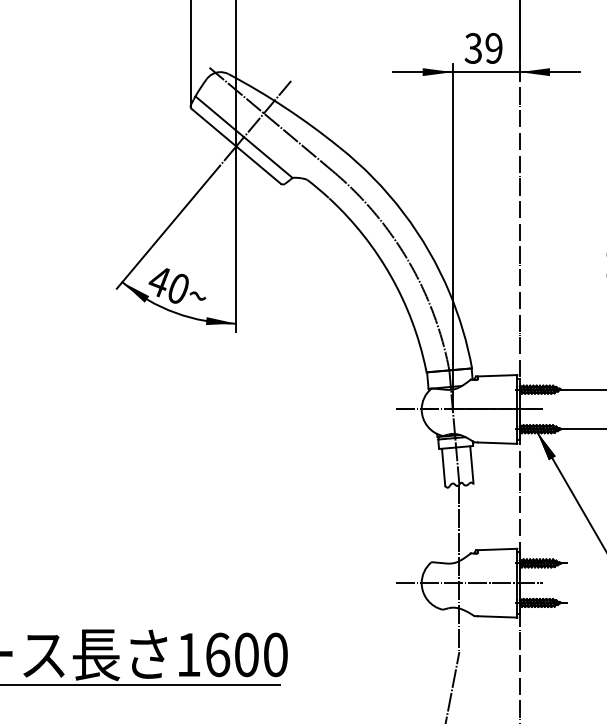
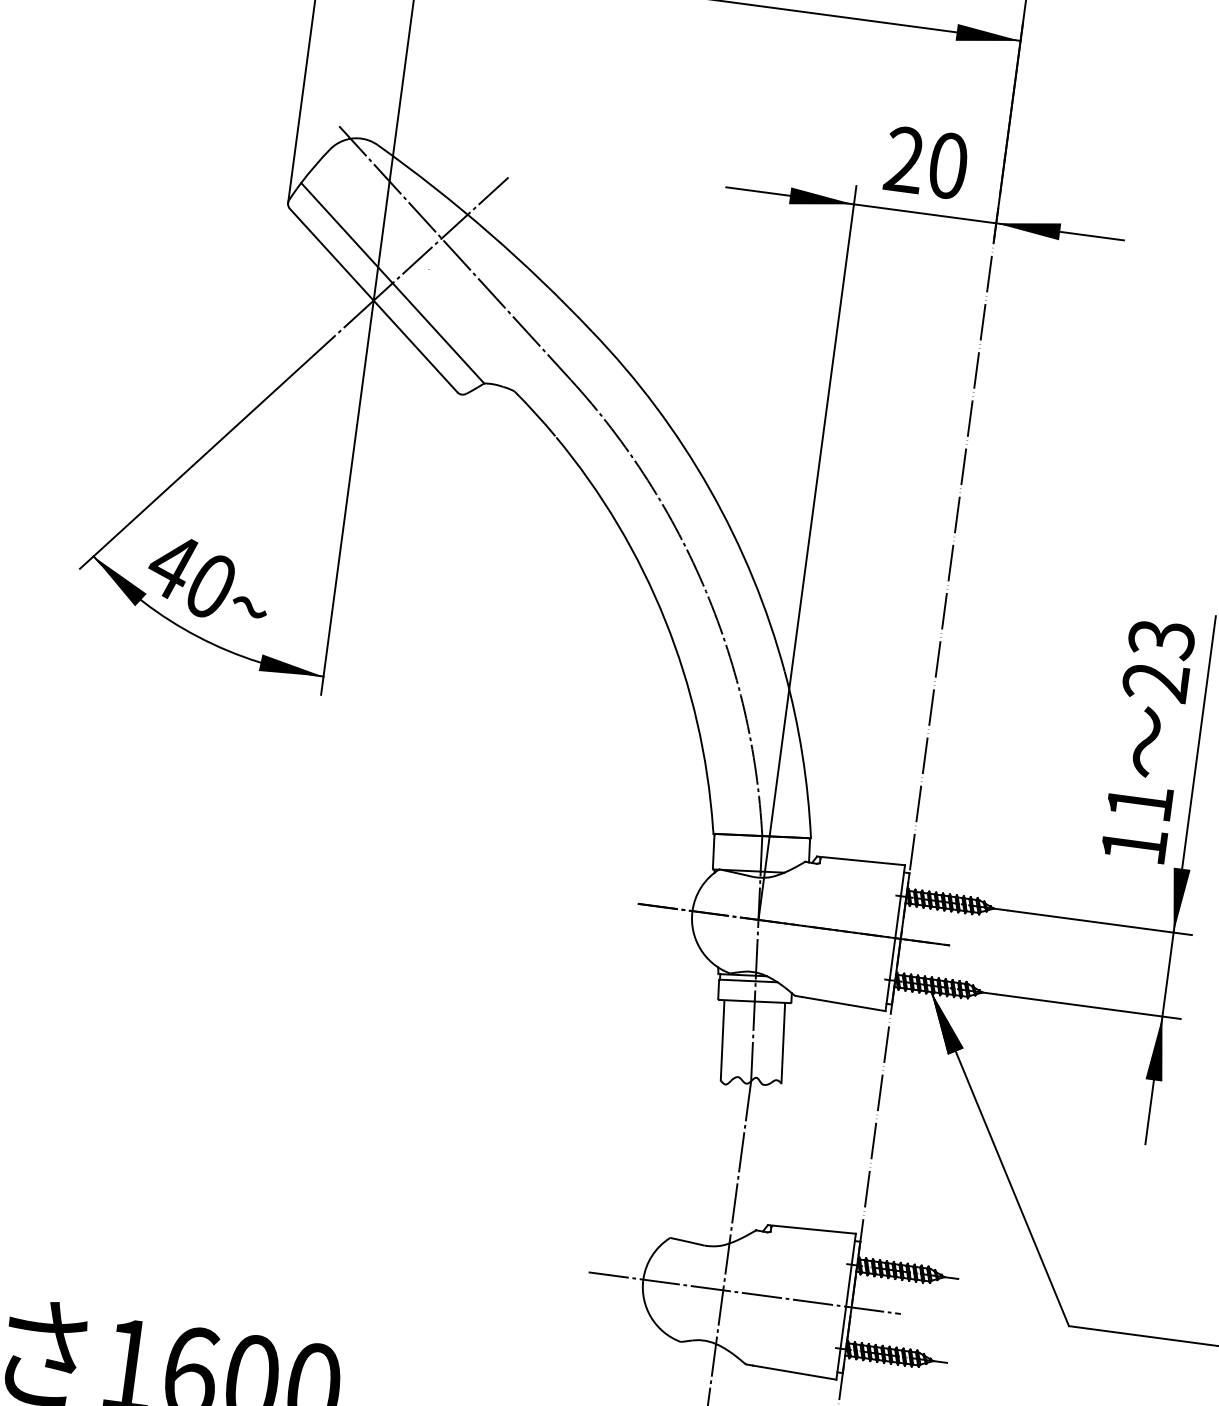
text: (483, 48) -> (925, 162), 39 -> 20

